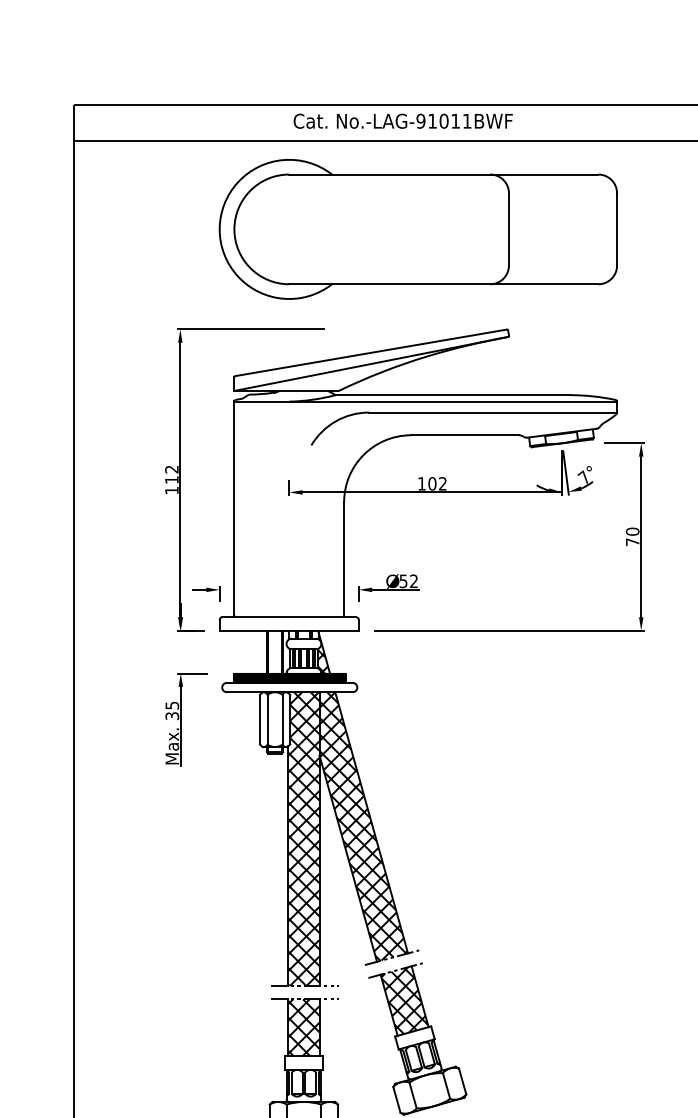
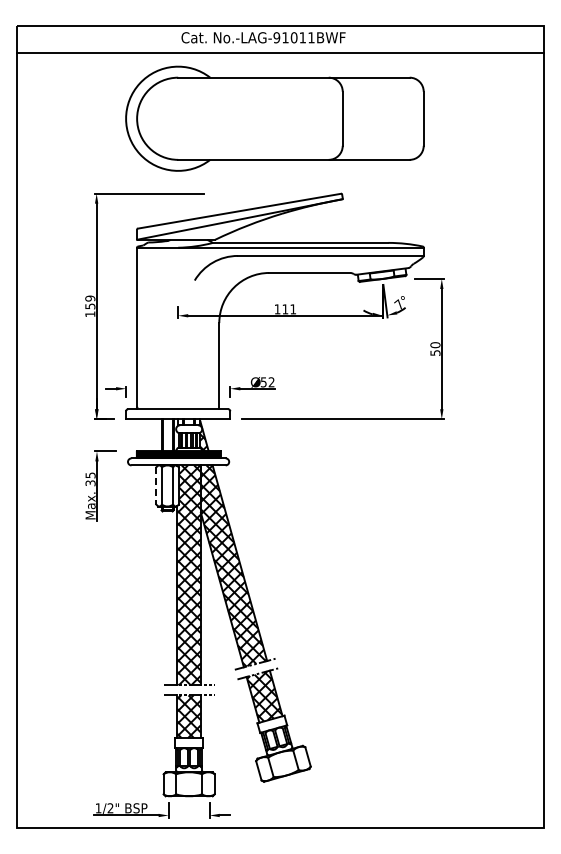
text: (172, 474) -> (90, 302), 112 -> 159
text: (436, 484) -> (288, 309), 102 -> 111
text: (632, 541) -> (435, 352), 70 -> 50
line: (260, 719) -> (156, 485), solid -> dashed

